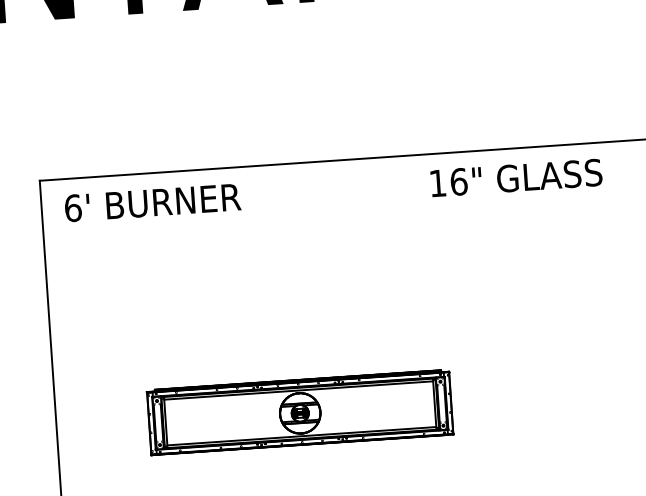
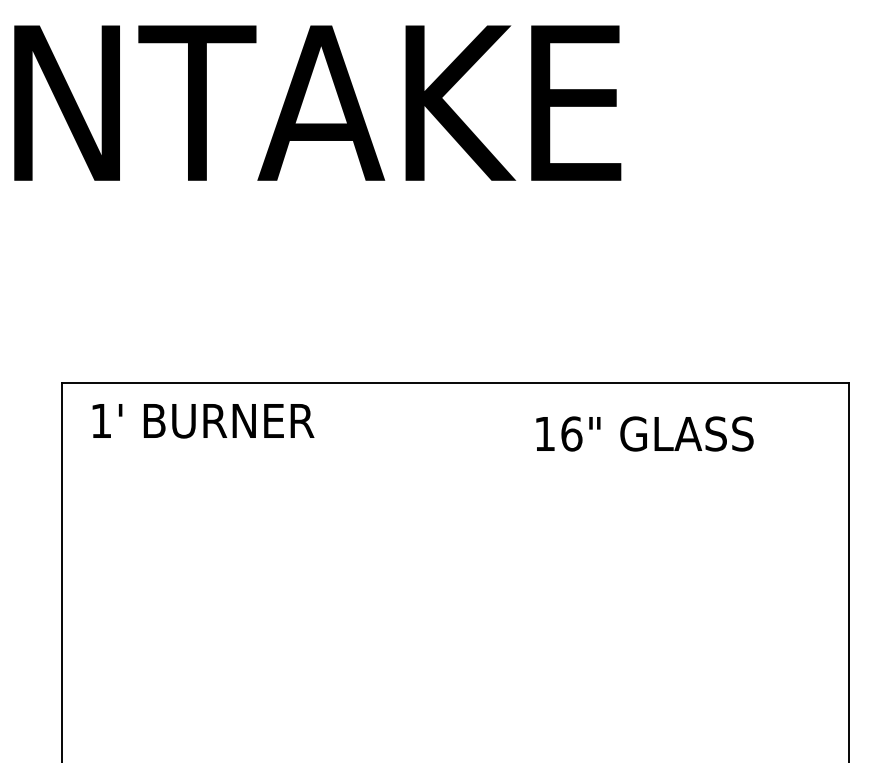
text: (516, 177) -> (644, 433), moved
text: (73, 207) -> (101, 420), 6' -> 1'
part: (300, 412) -> (371, 698), removed

